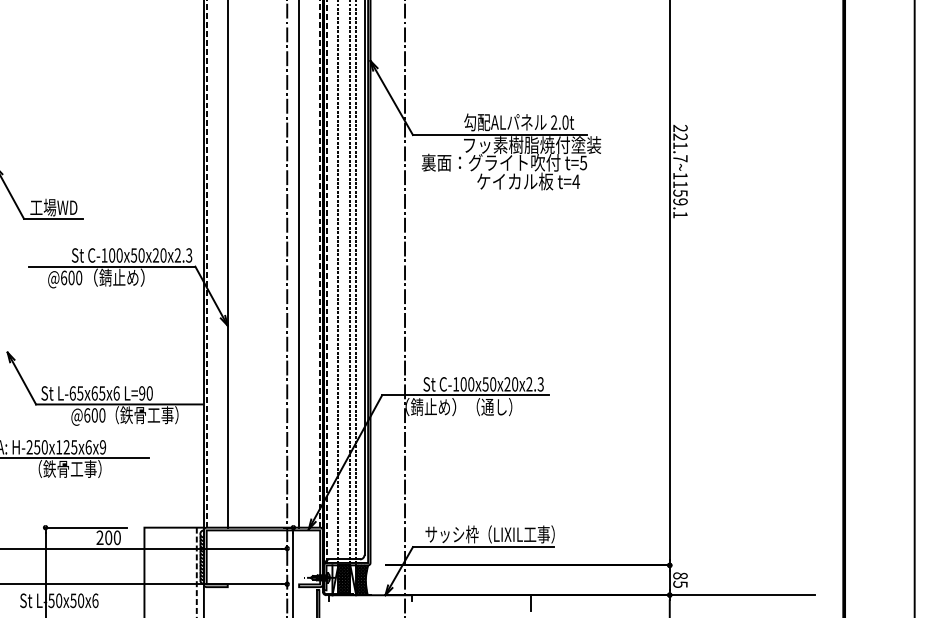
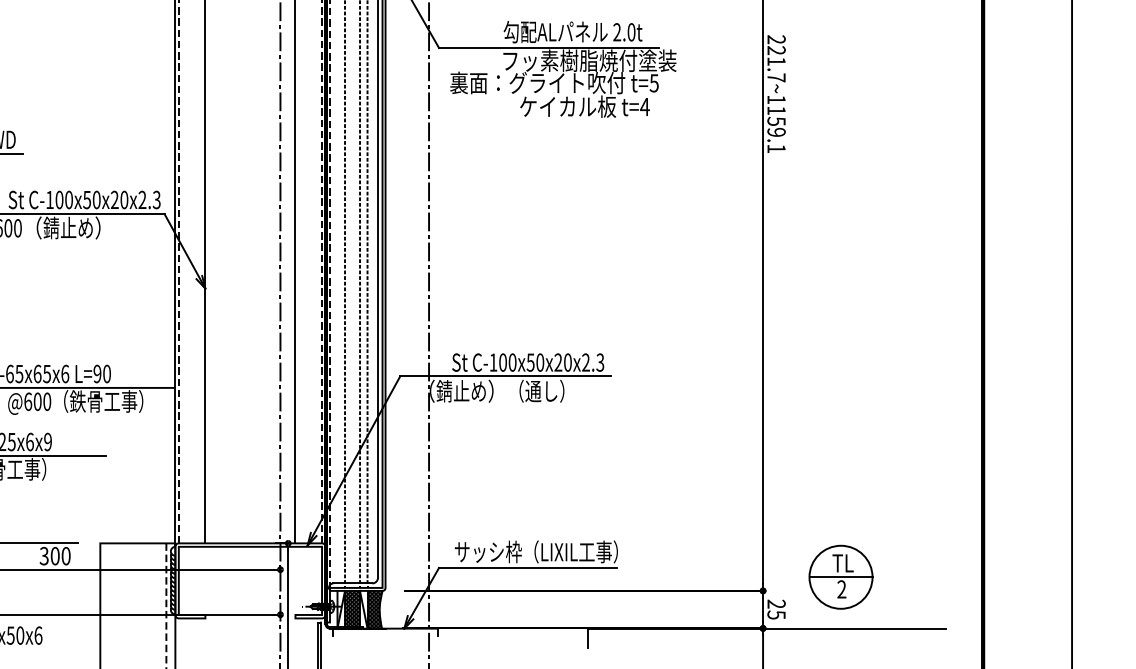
text: (99, 538) -> (43, 557), 200 -> 300
part: (731, 554) -> (840, 577), added
text: (680, 575) -> (776, 603), 85 -> 25

